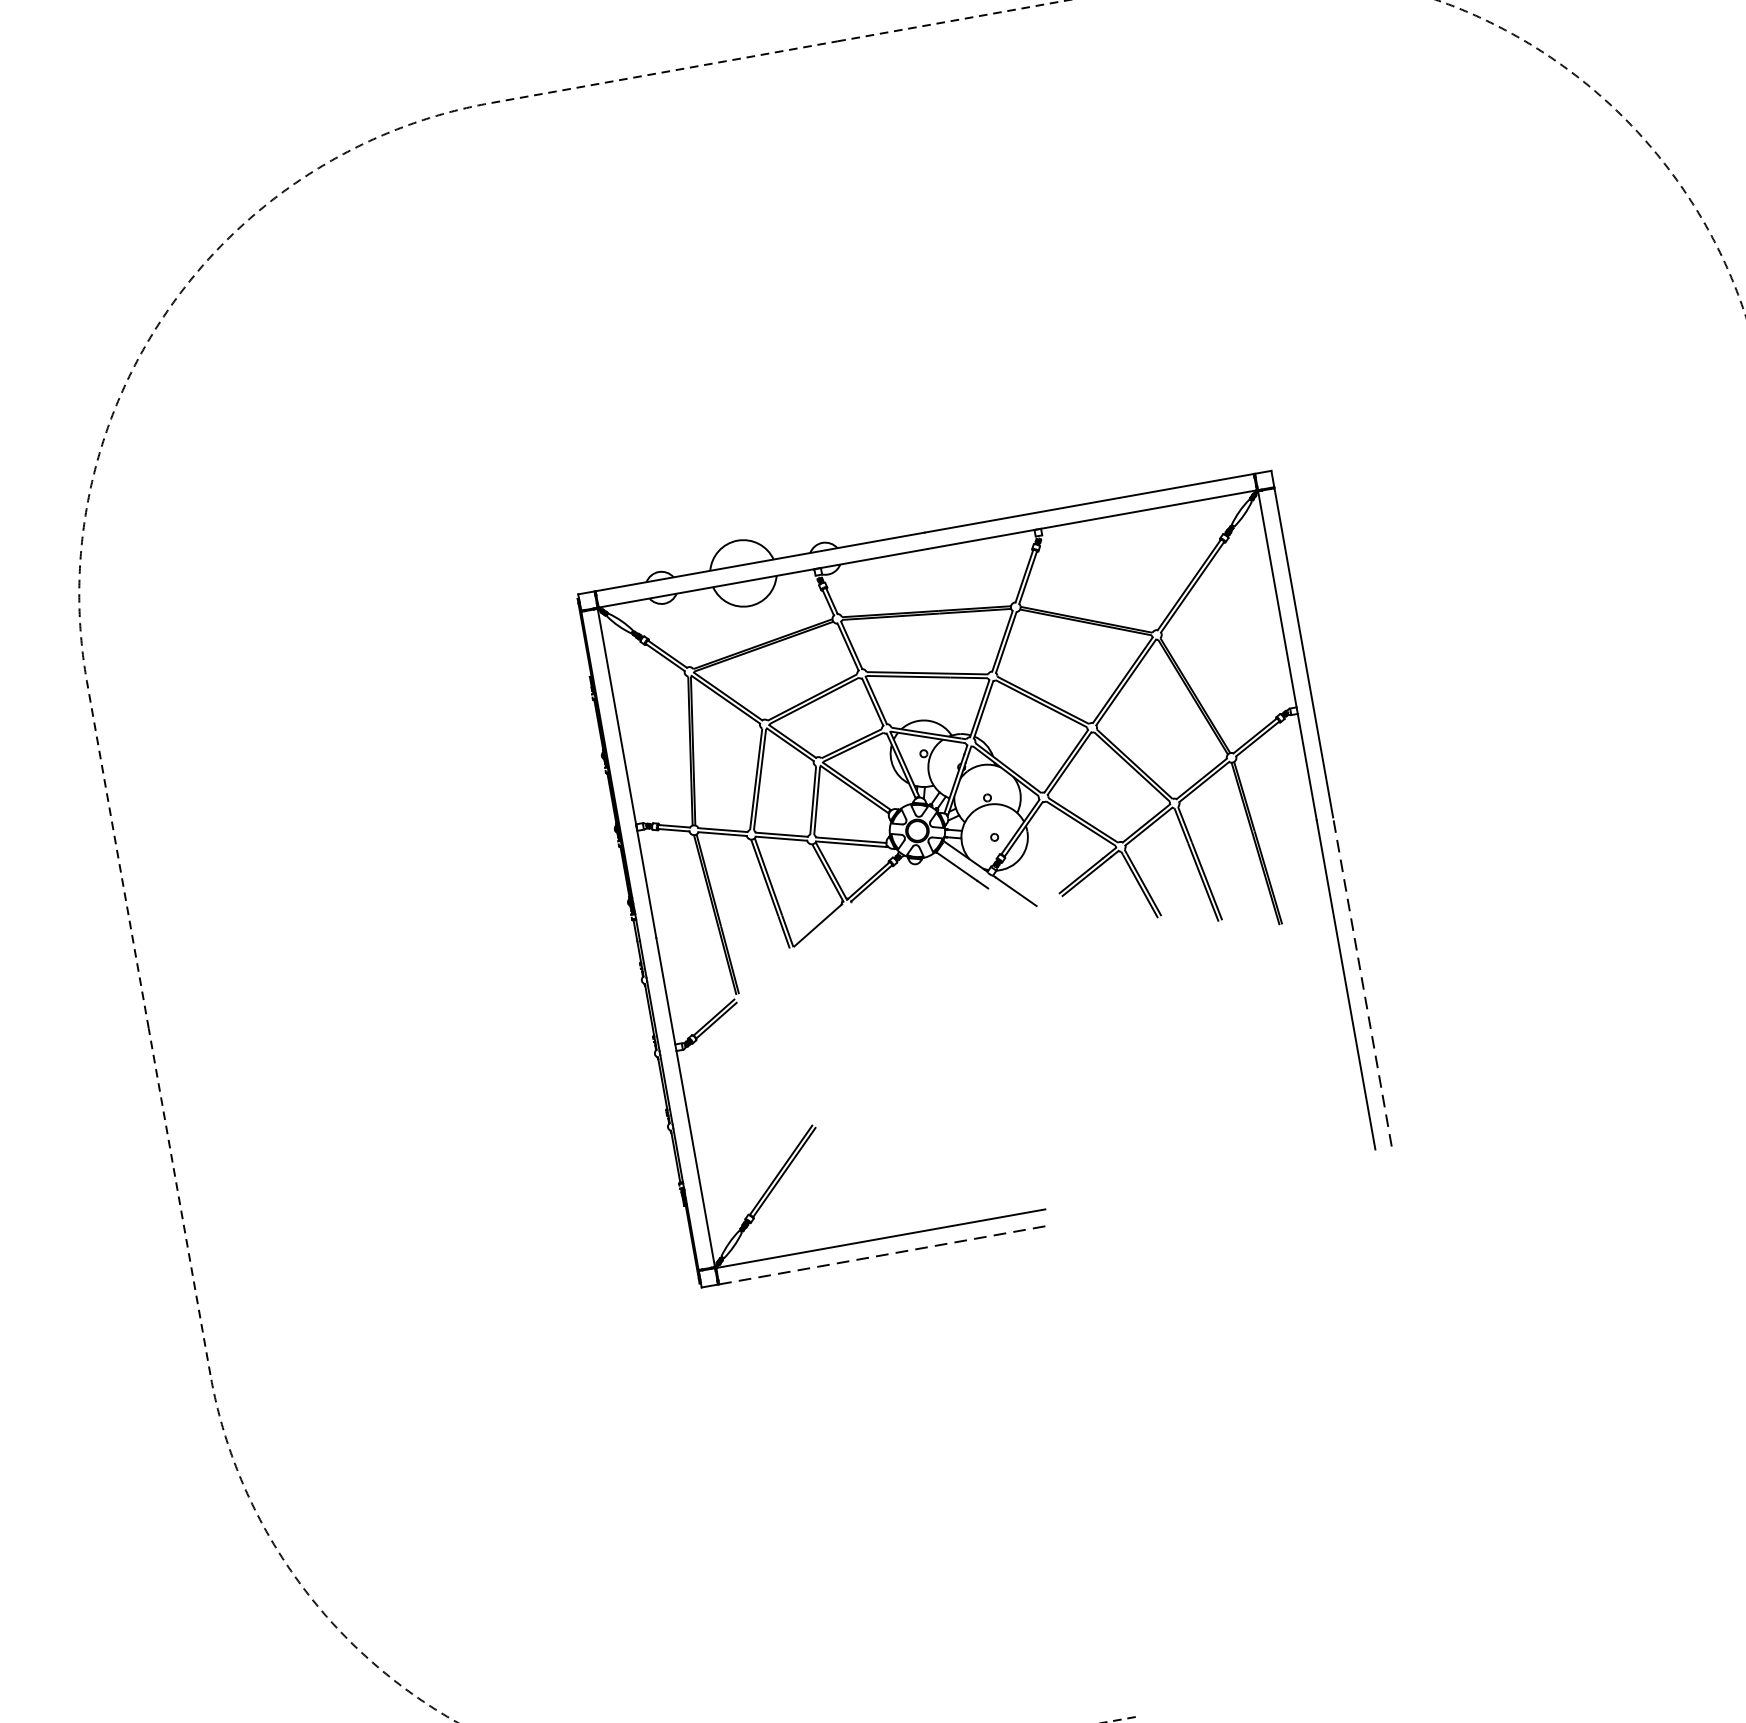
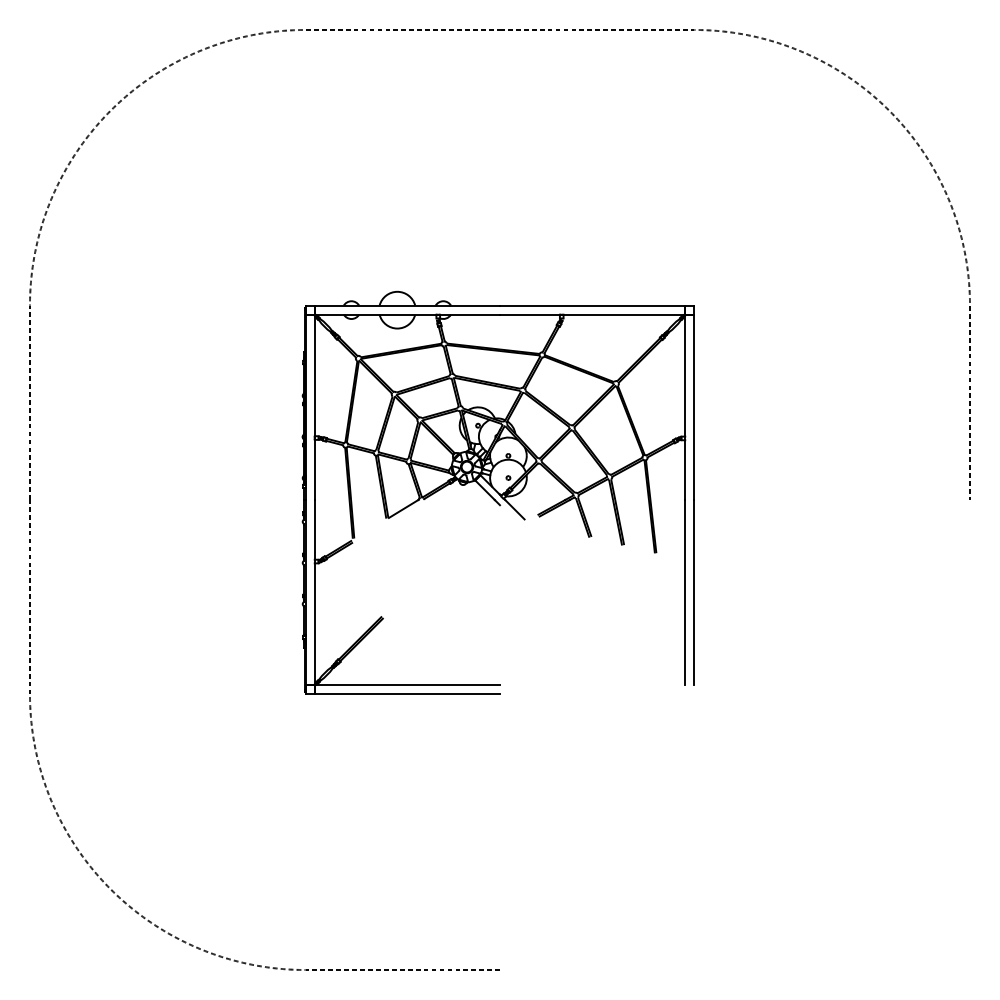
line: (1362, 980) -> (694, 591), dashed -> solid
line: (885, 1254) -> (408, 694), dashed -> solid

